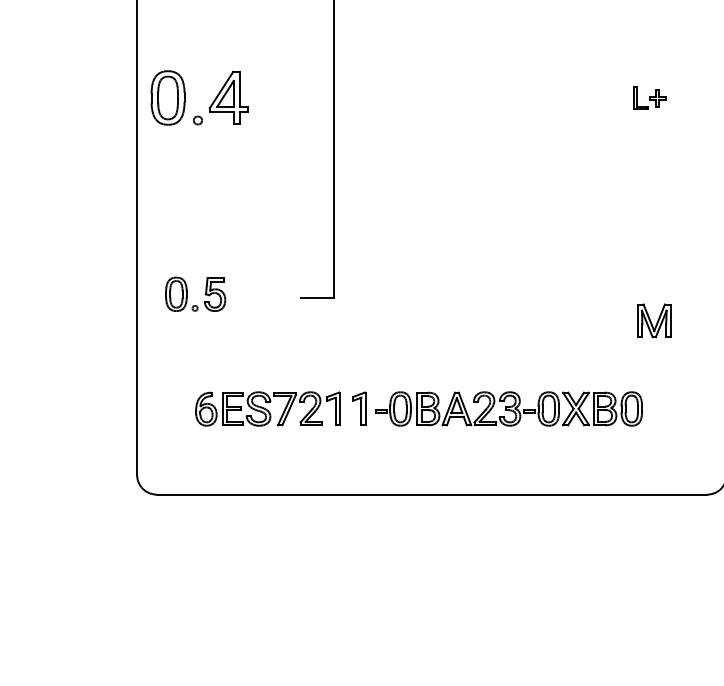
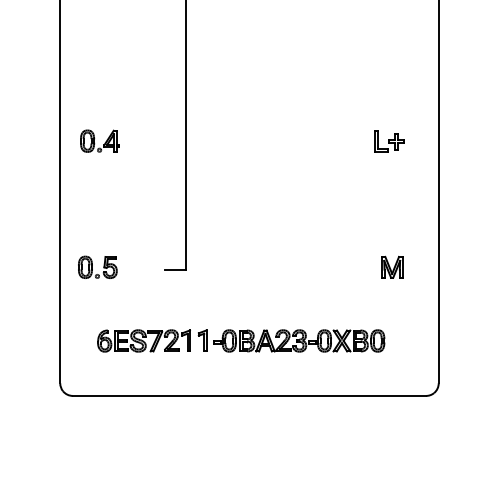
part: (198, 96) -> (99, 140), size x0.62
part: (650, 98) -> (389, 141), size x1.43
part: (654, 319) -> (392, 266), moved

